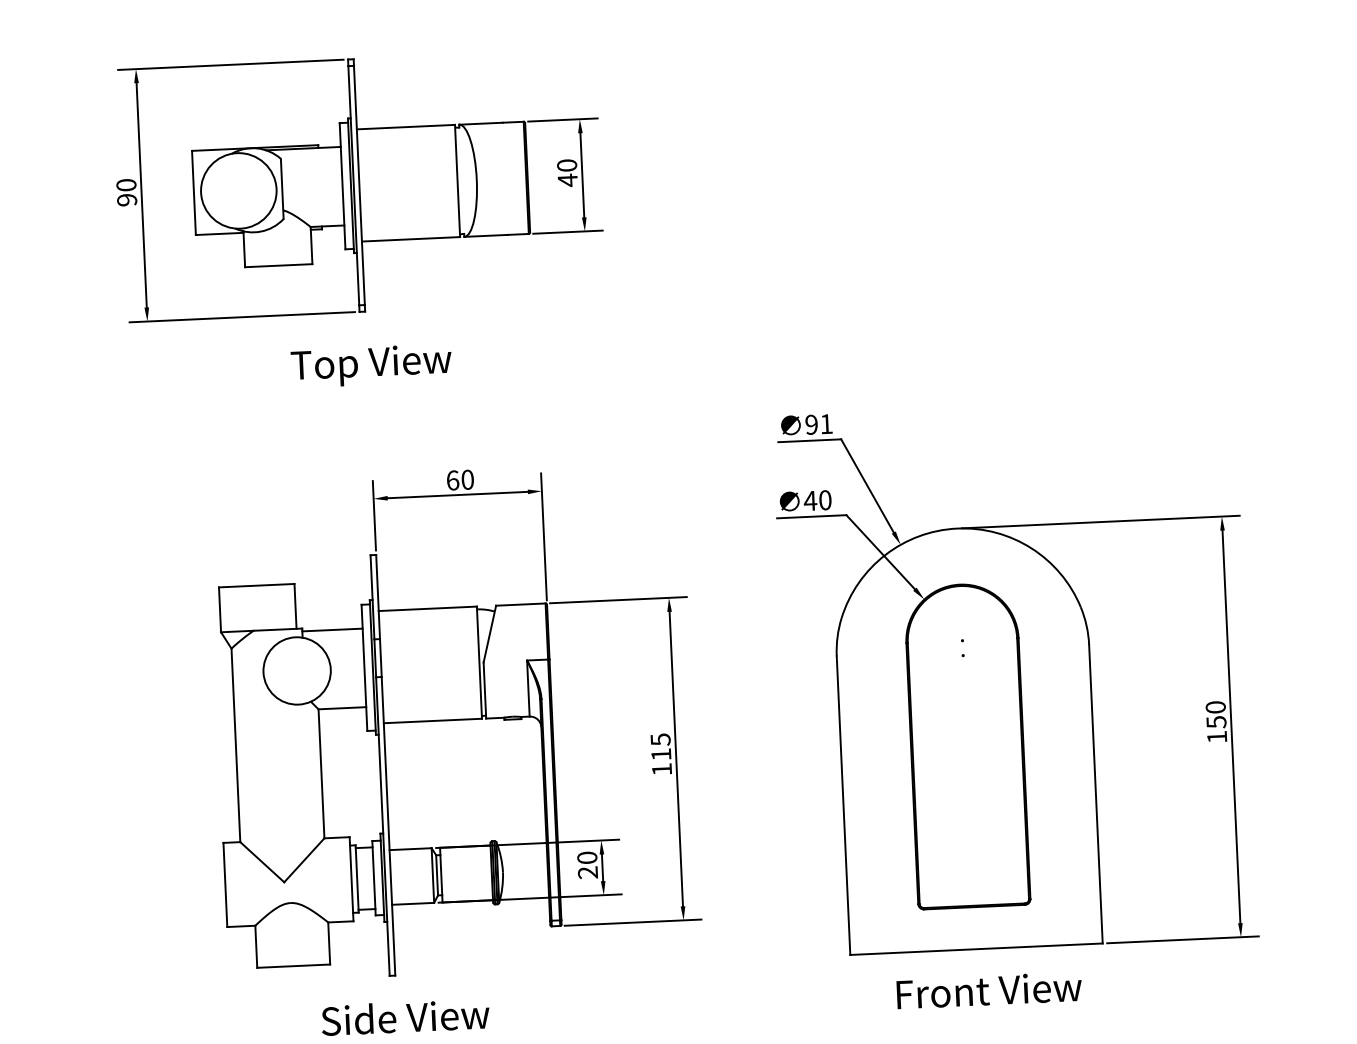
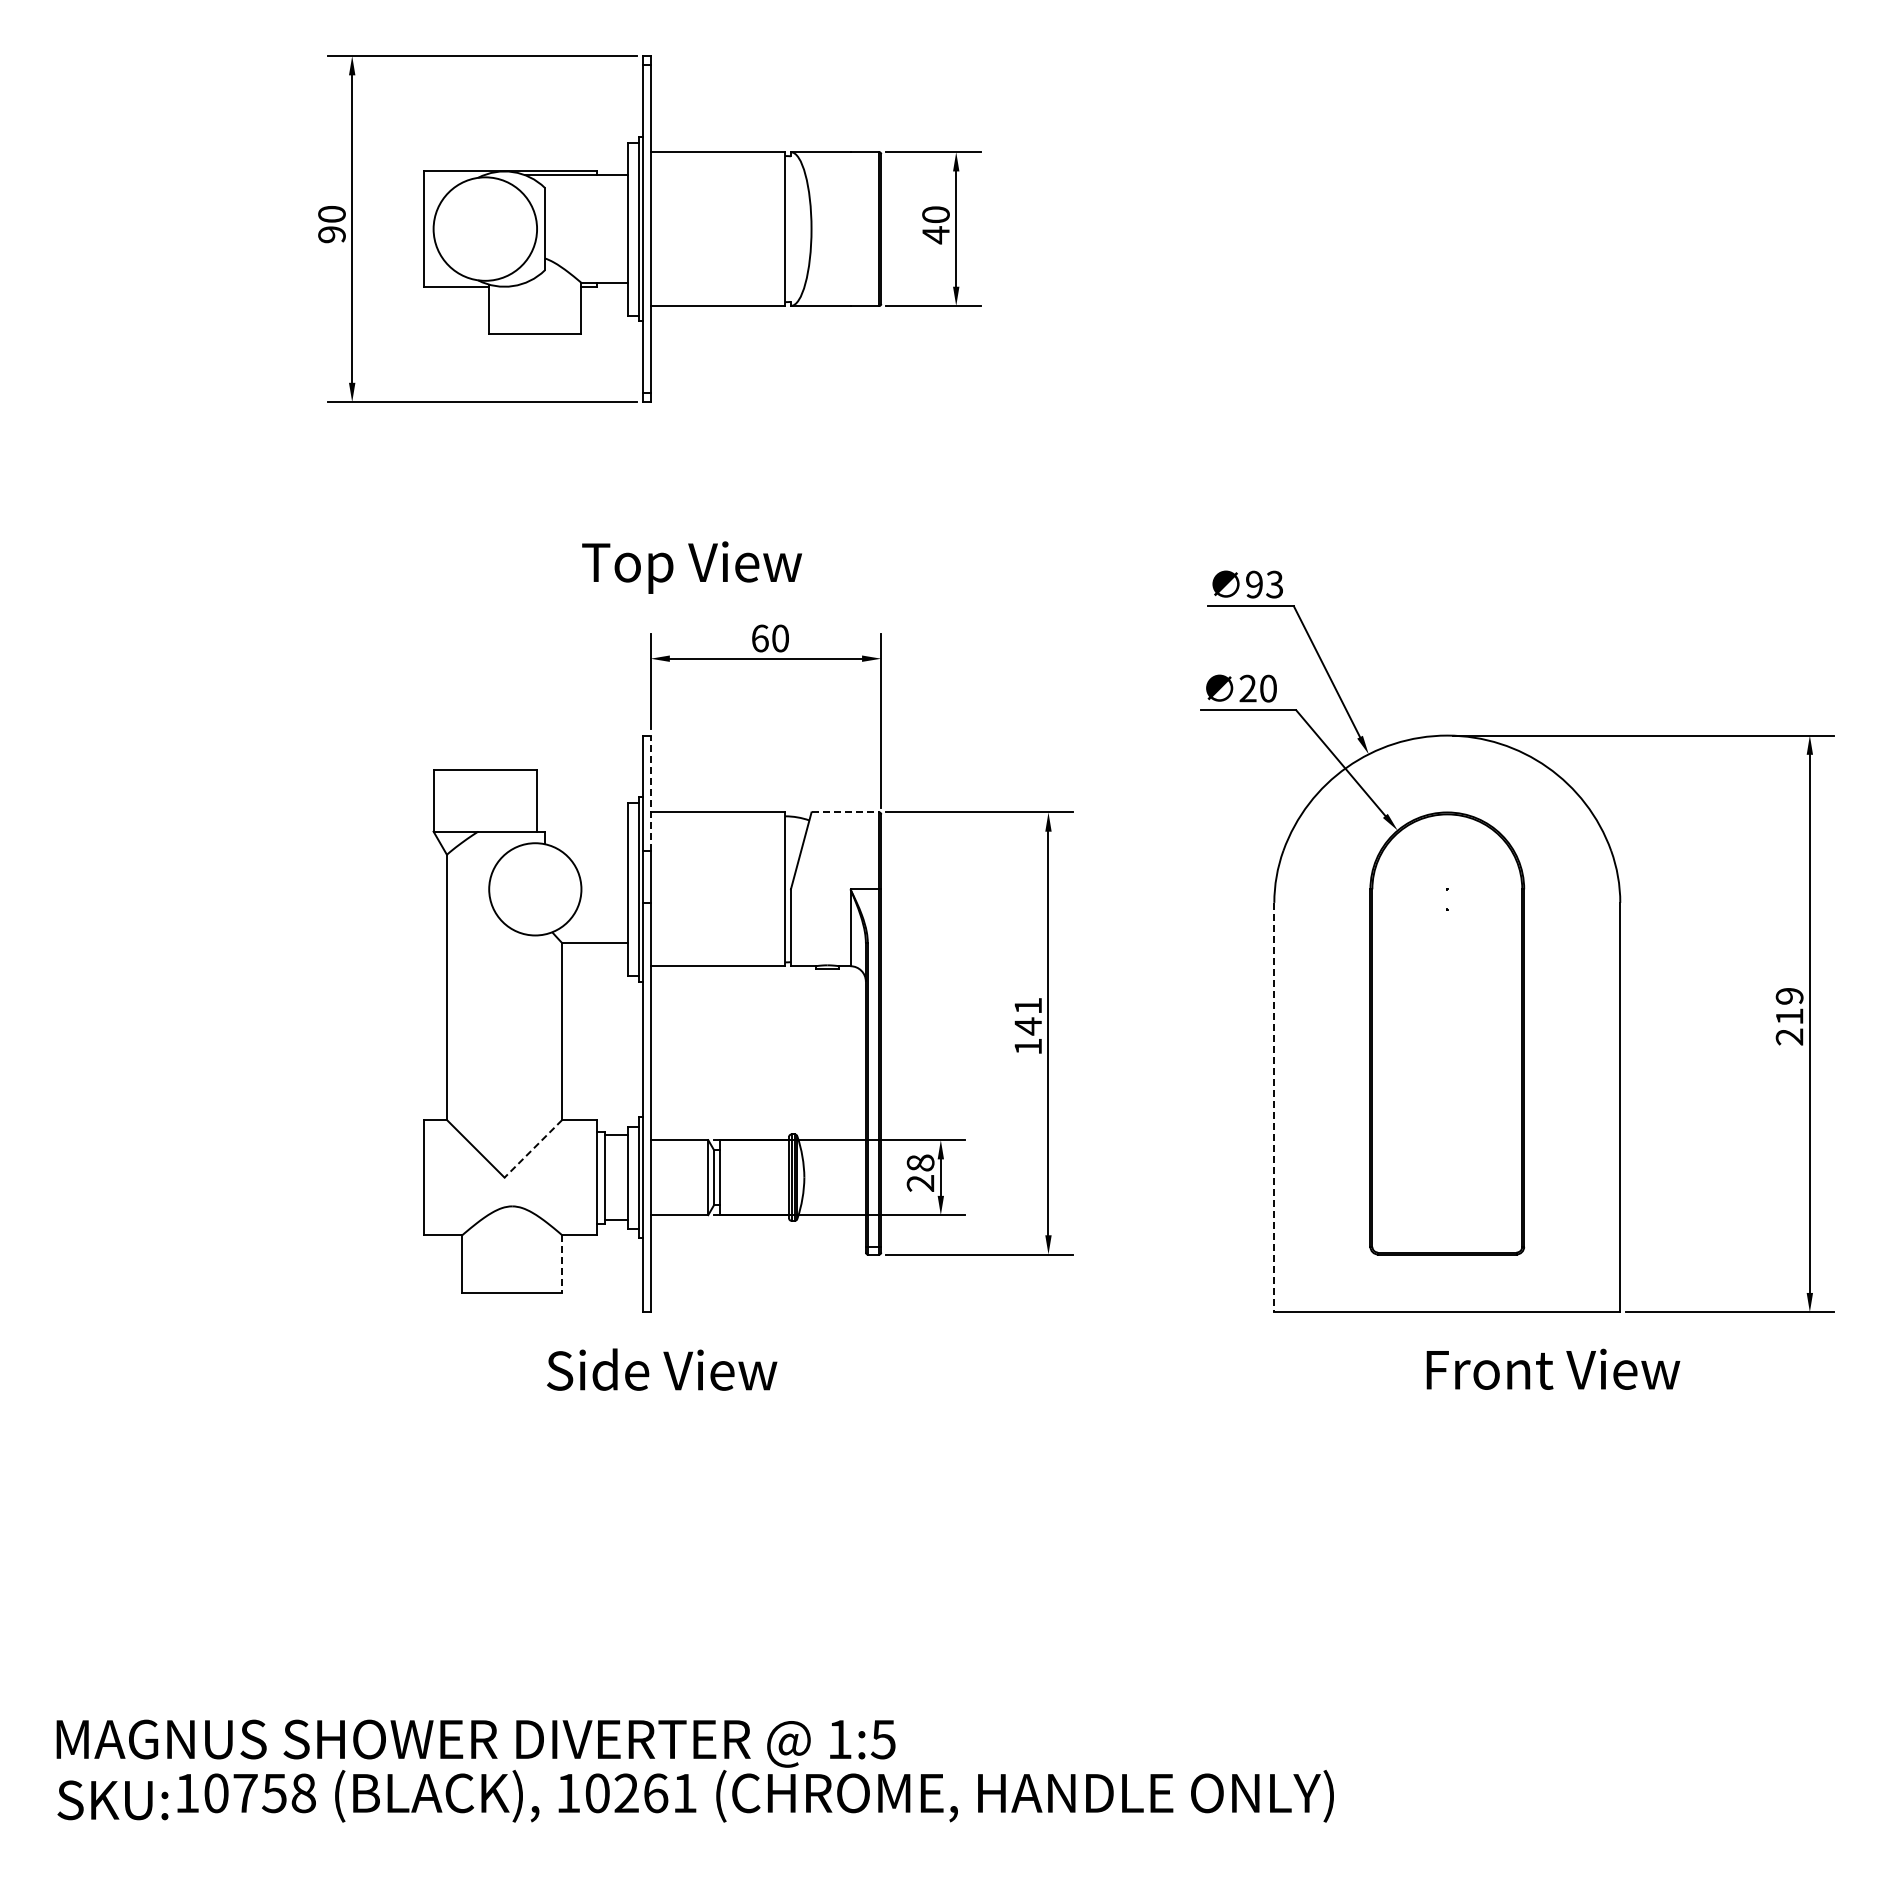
text: (371, 365) -> (691, 567), moved
text: (826, 424) -> (1274, 584), 91 -> 93
text: (810, 500) -> (1247, 688), 40 -> 20
line: (378, 597) -> (650, 793), solid -> dashed
line: (520, 604) -> (845, 812), solid -> dashed
line: (331, 630) -> (585, 835), removed
text: (1216, 722) -> (1789, 1016), 150 -> 219
text: (661, 747) -> (1028, 1016), 115 -> 141
line: (843, 805) -> (1274, 1107), solid -> dashed
text: (587, 857) -> (920, 1162), 20 -> 28
line: (304, 860) -> (533, 1148), solid -> dashed
line: (329, 943) -> (562, 1264), solid -> dashed
text: (989, 989) -> (1553, 1368), moved

